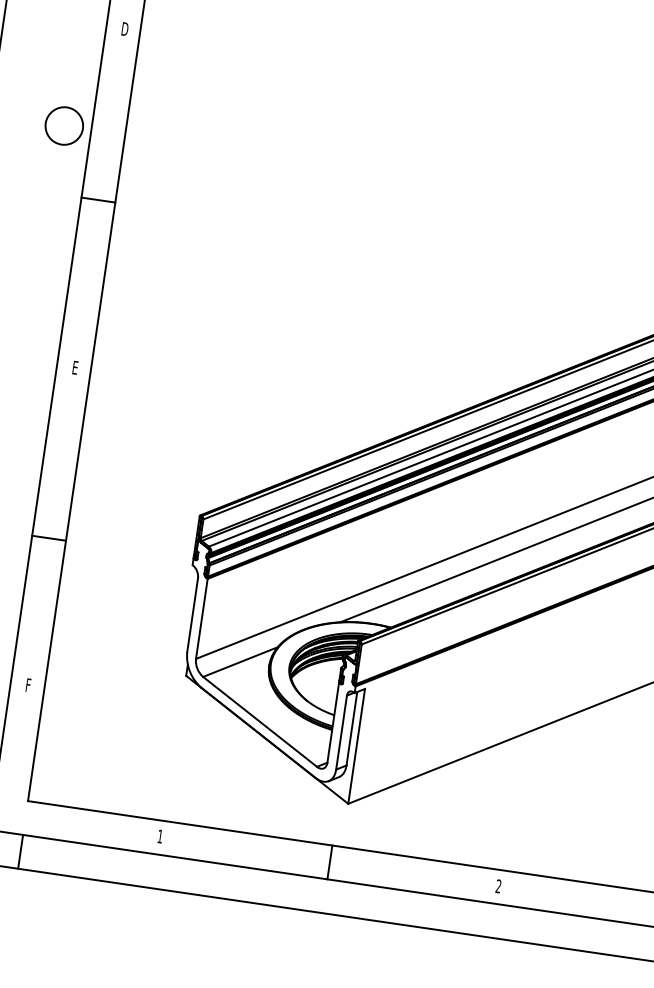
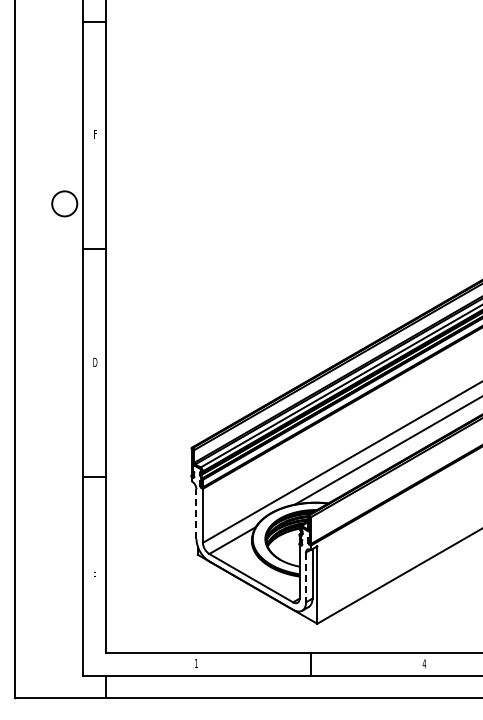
text: (125, 28) -> (95, 133), D -> F
text: (75, 366) -> (95, 361), E -> D
line: (192, 615) -> (196, 514), solid -> dashed
line: (342, 732) -> (306, 577), solid -> dashed
text: (498, 885) -> (424, 663), 2 -> 4

